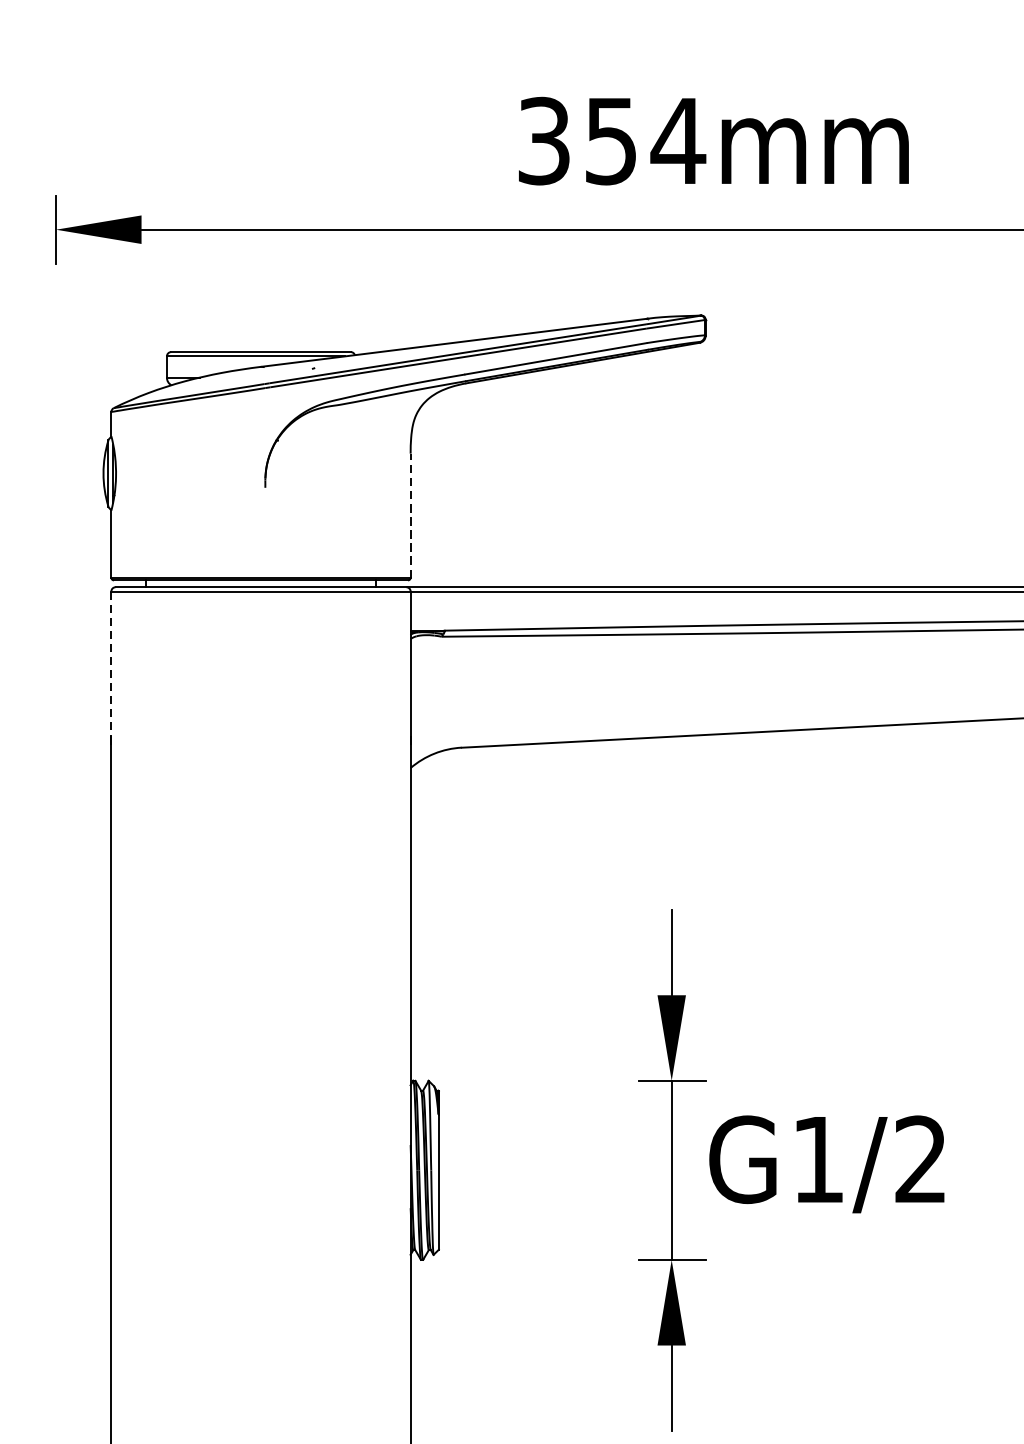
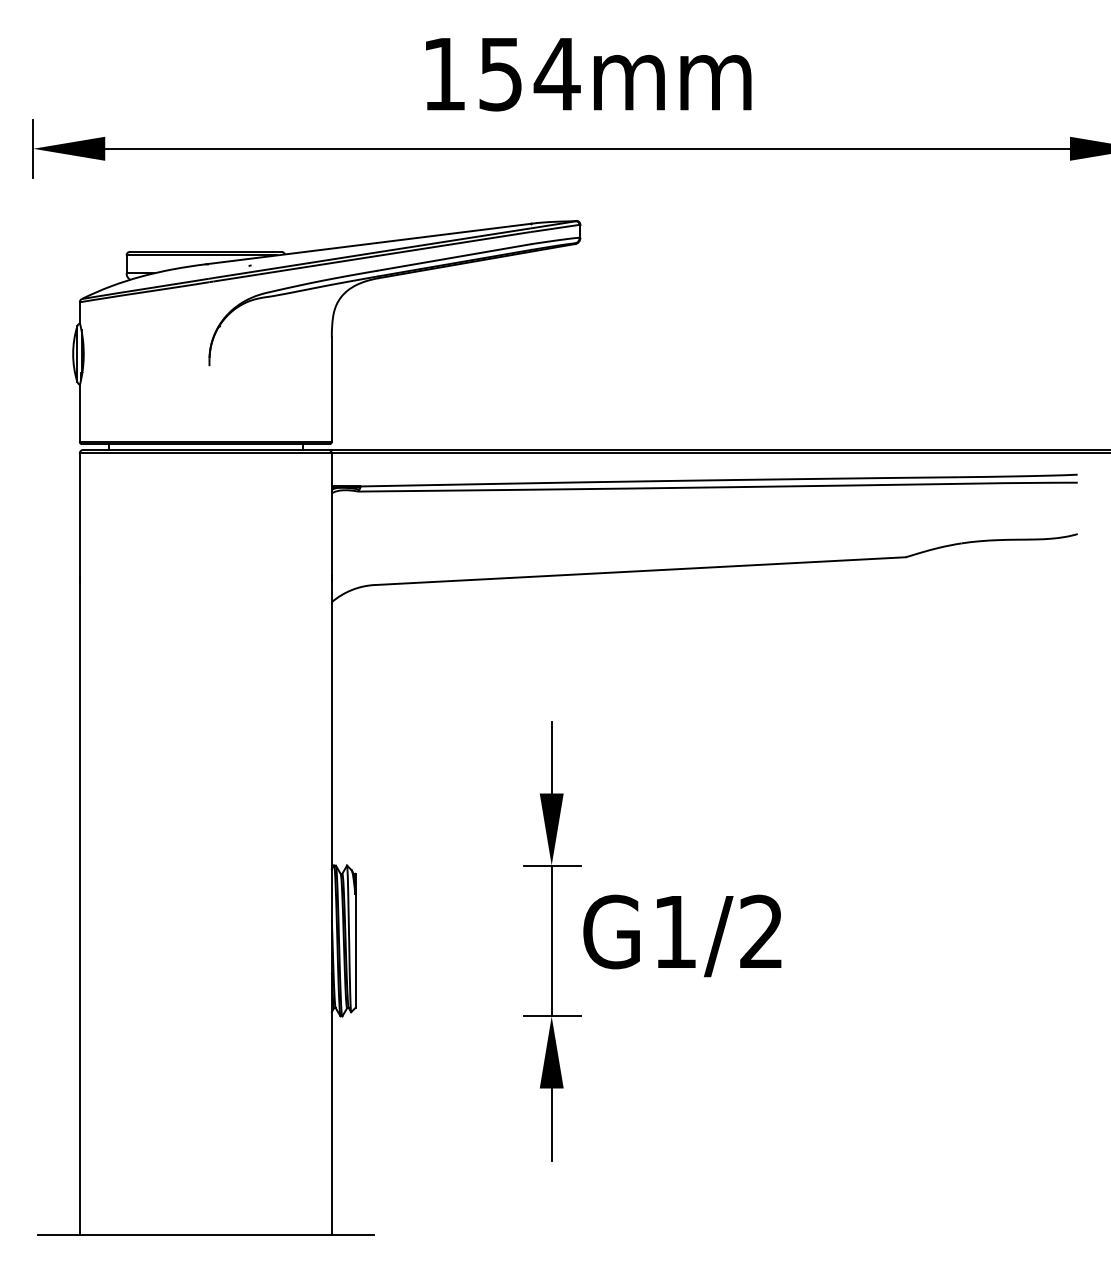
text: (544, 140) -> (444, 73), 354mm -> 154mm
line: (410, 515) -> (331, 389), dashed -> solid
line: (111, 665) -> (79, 515), dashed -> solid

